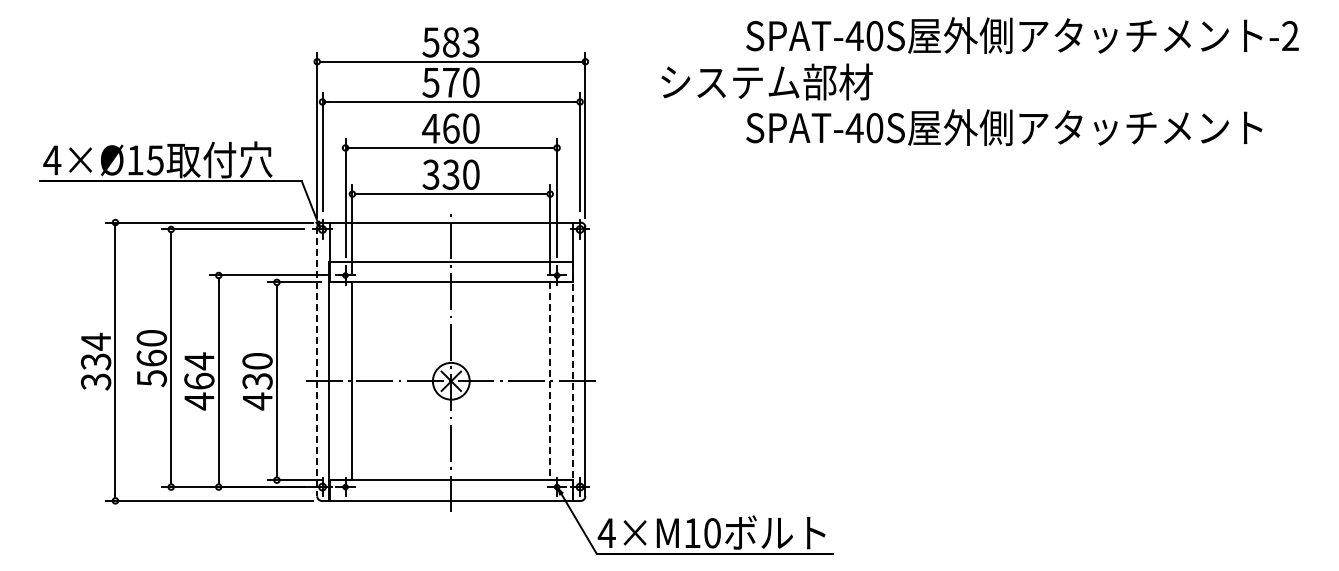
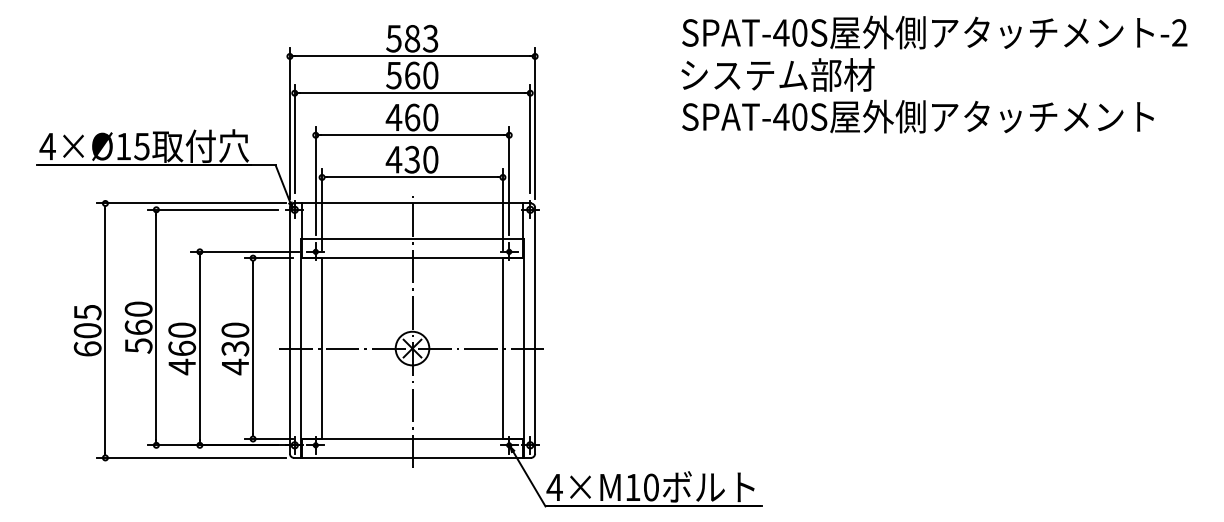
text: (766, 81) -> (777, 74), moved
text: (451, 82) -> (412, 75), 570 -> 560
text: (431, 174) -> (394, 159), 330 -> 430
text: (95, 361) -> (87, 330), 334 -> 605
text: (199, 361) -> (182, 330), 464 -> 460
line: (317, 361) -> (290, 330), dashed -> solid
line: (550, 381) -> (503, 348), dashed -> solid
line: (573, 381) -> (524, 348), dashed -> solid

